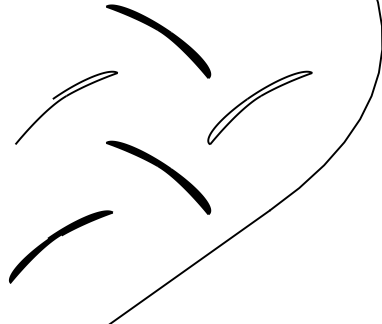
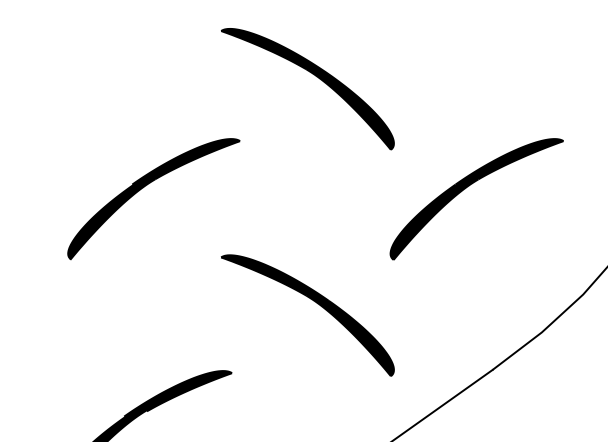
fill: (65, 107) -> (153, 198), added
fill: (260, 107) -> (477, 198), added

